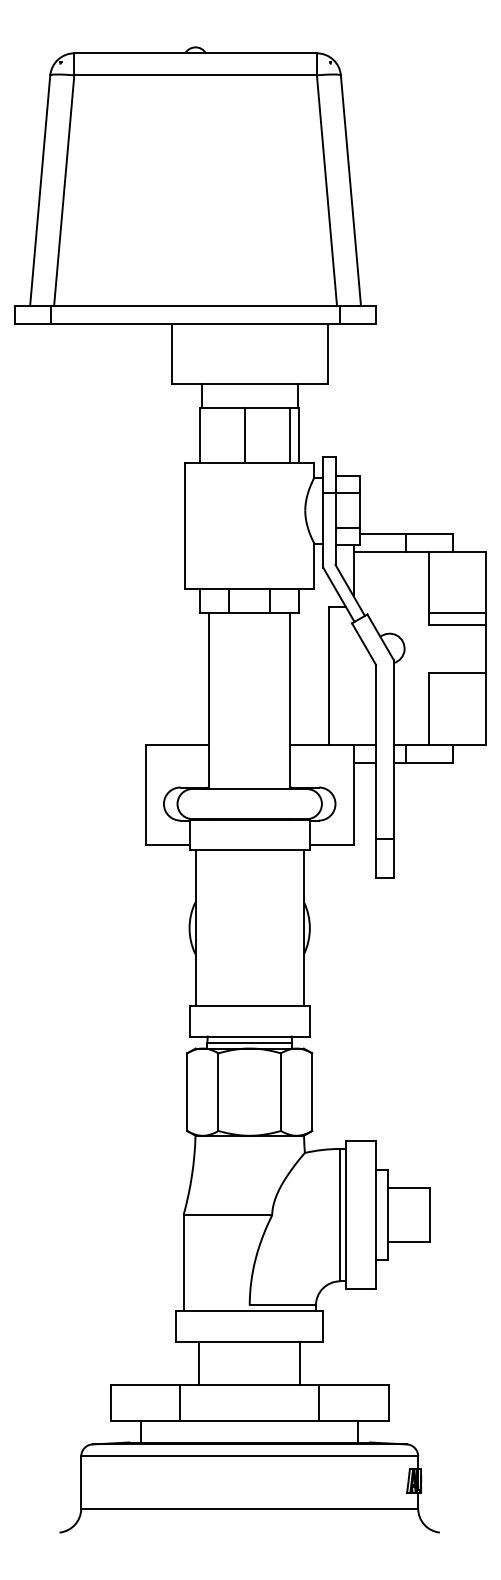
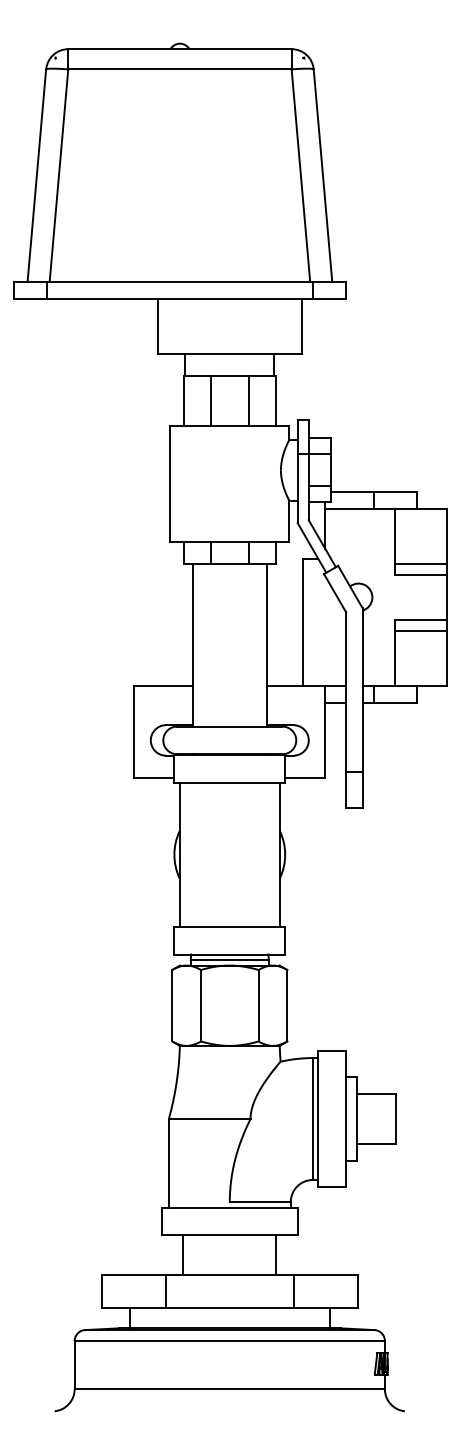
line: (245, 435) -> (211, 401), moved
line: (290, 435) -> (248, 401), moved
line: (457, 684) -> (421, 630), added

